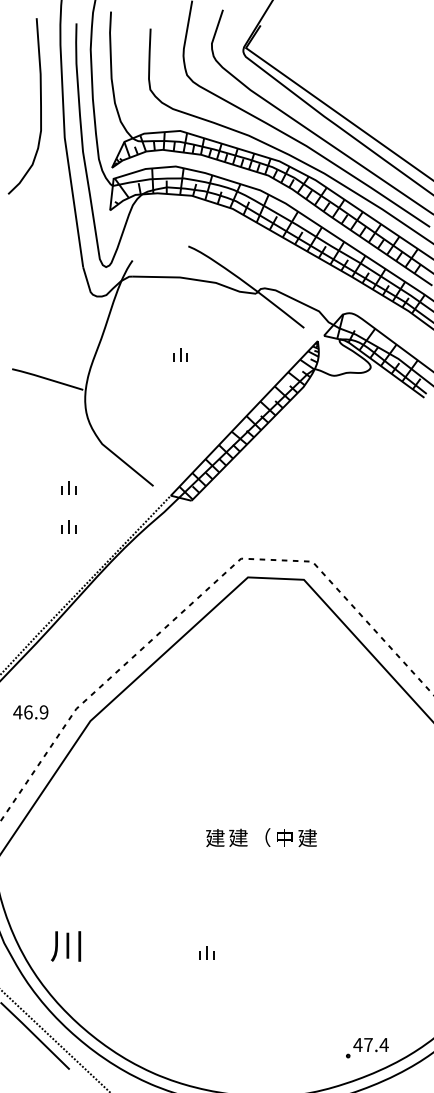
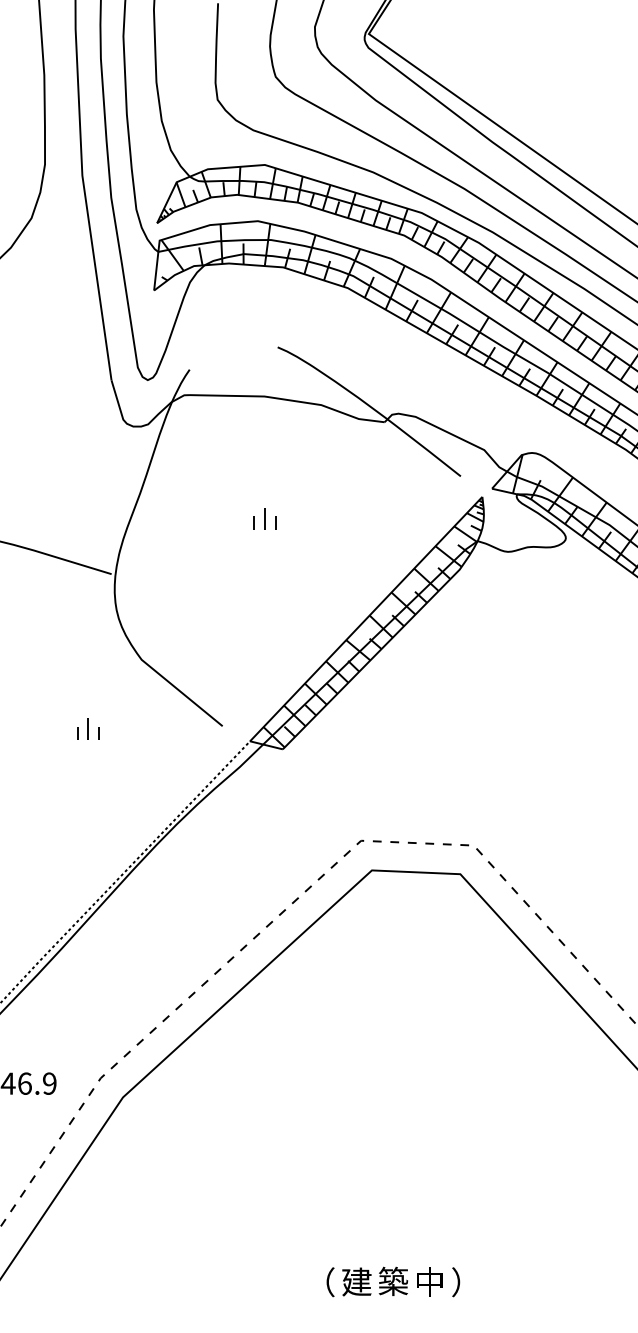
part: (68, 526) -> (88, 789), removed
text: (215, 837) -> (320, 1281), 建 -> （
text: (261, 837) -> (393, 1281), （ -> 築
text: (307, 837) -> (465, 1281), 建 -> ）

